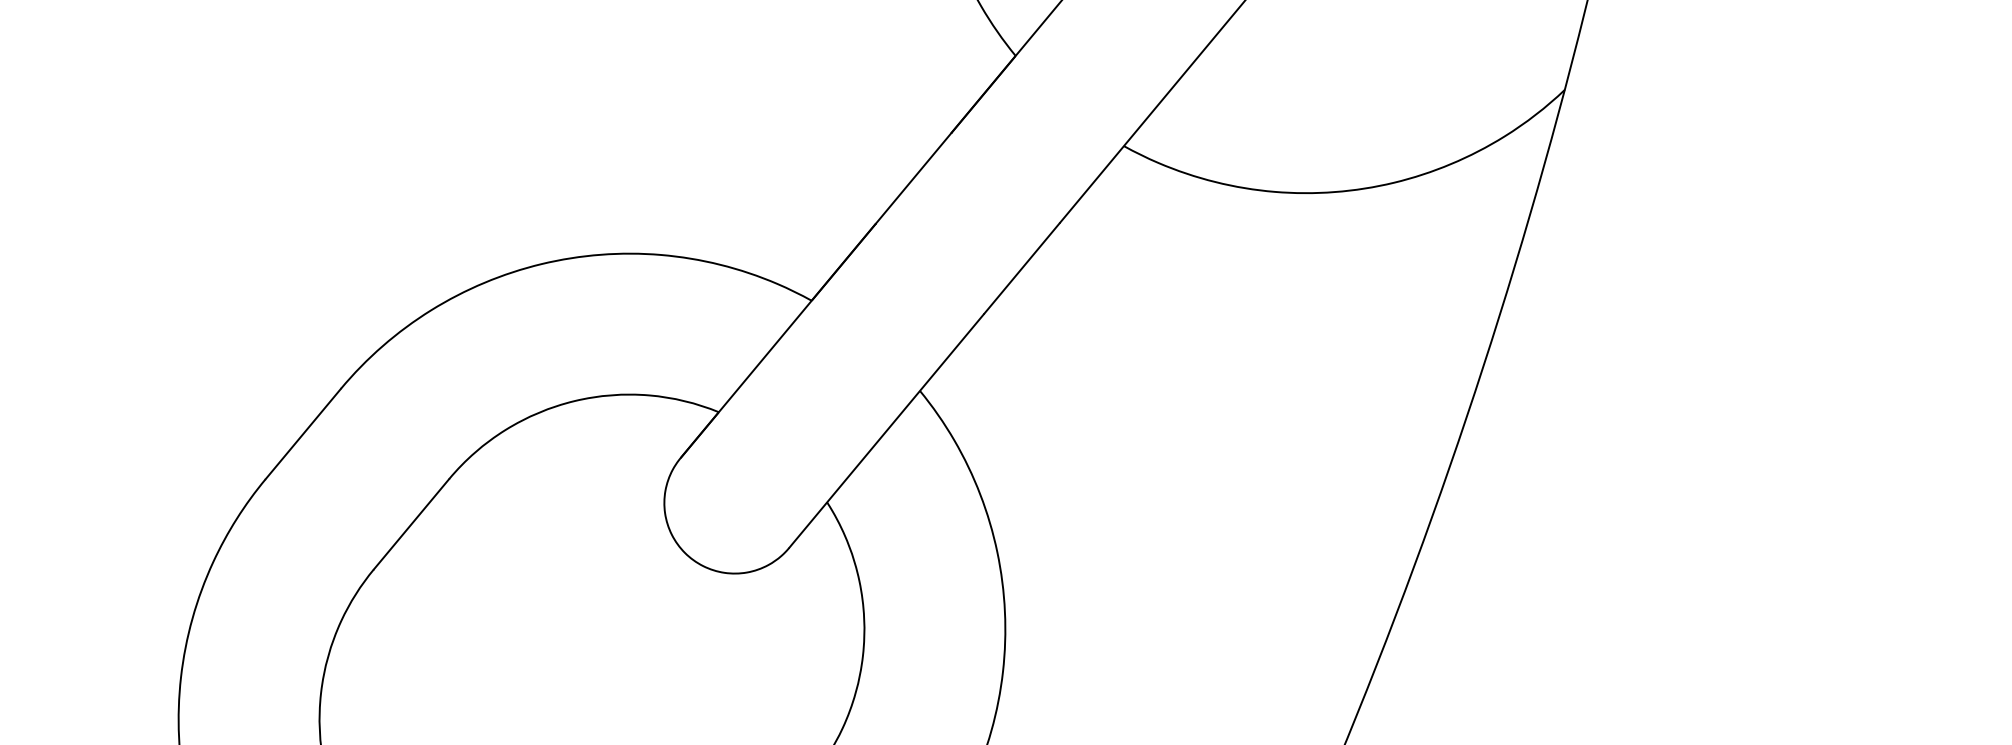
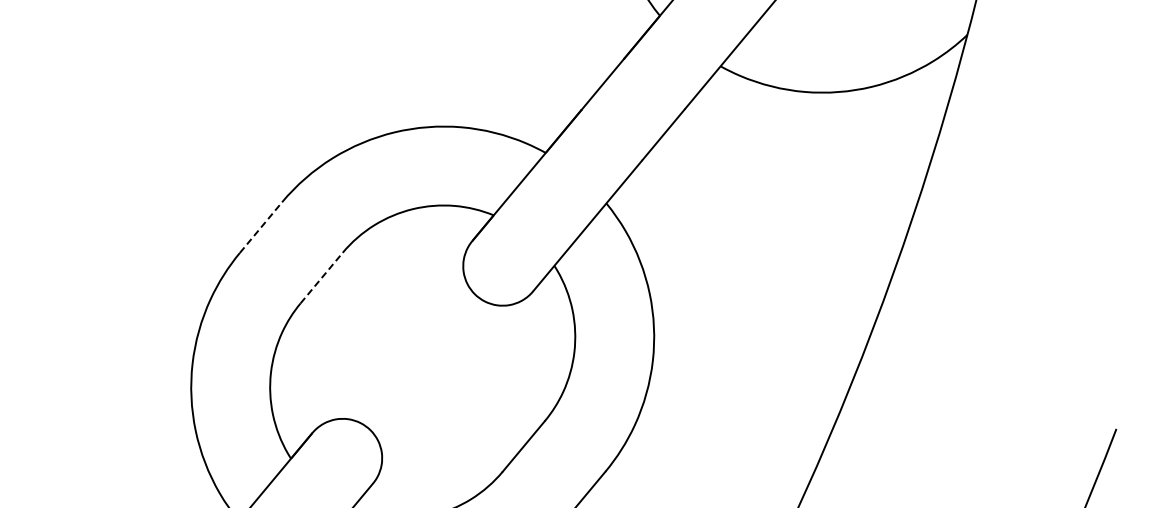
line: (304, 433) -> (261, 227), solid -> dashed
line: (411, 524) -> (321, 278), solid -> dashed

